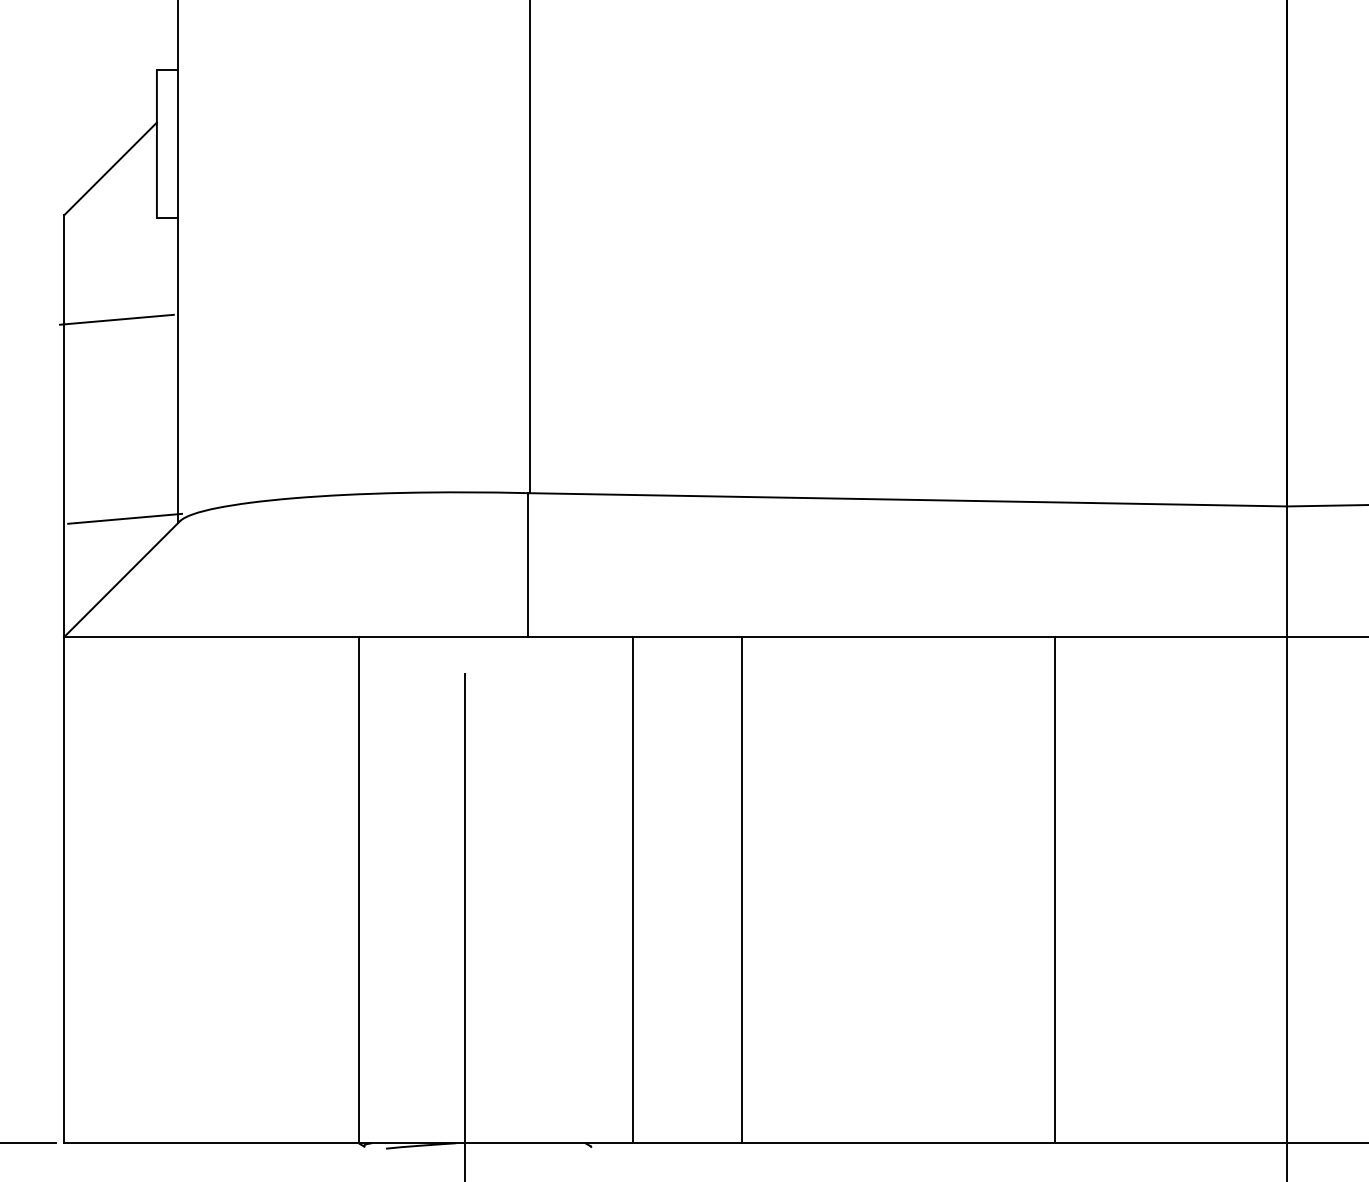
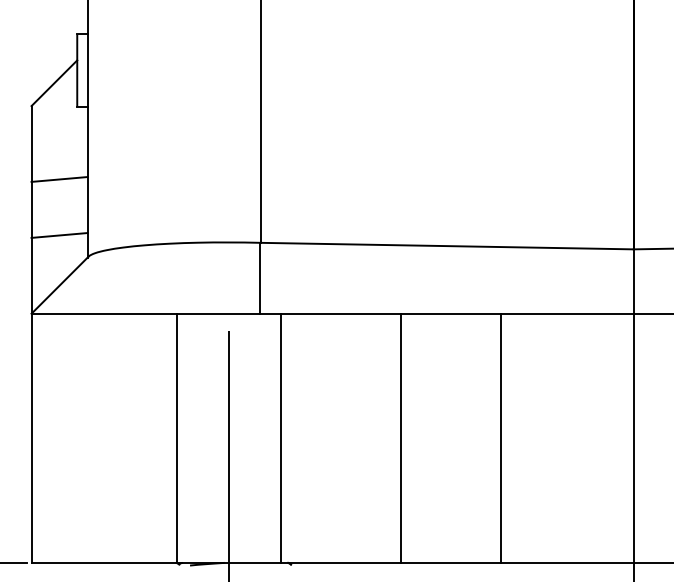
line: (116, 319) -> (59, 179), moved
line: (124, 518) -> (59, 235), moved
line: (632, 888) -> (280, 437), moved
line: (742, 888) -> (400, 437), moved
line: (1055, 888) -> (501, 437), moved

